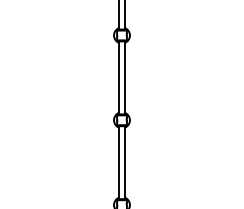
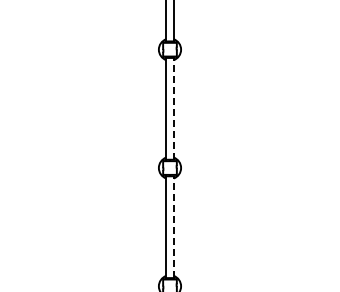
line: (124, 77) -> (173, 108), solid -> dashed
line: (124, 162) -> (173, 227), solid -> dashed

